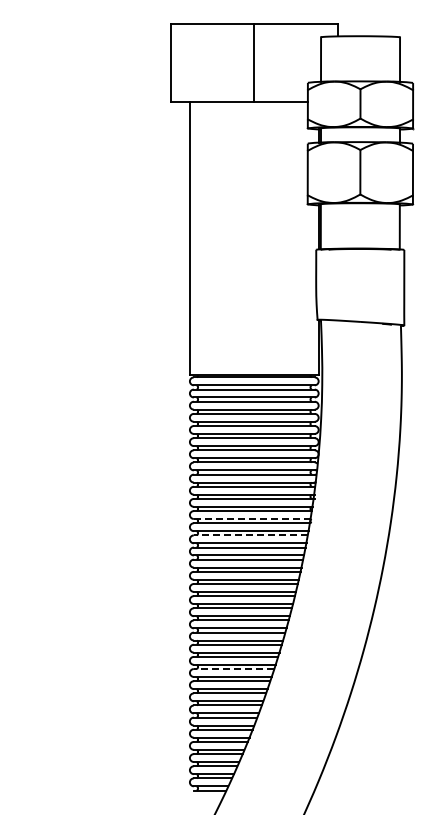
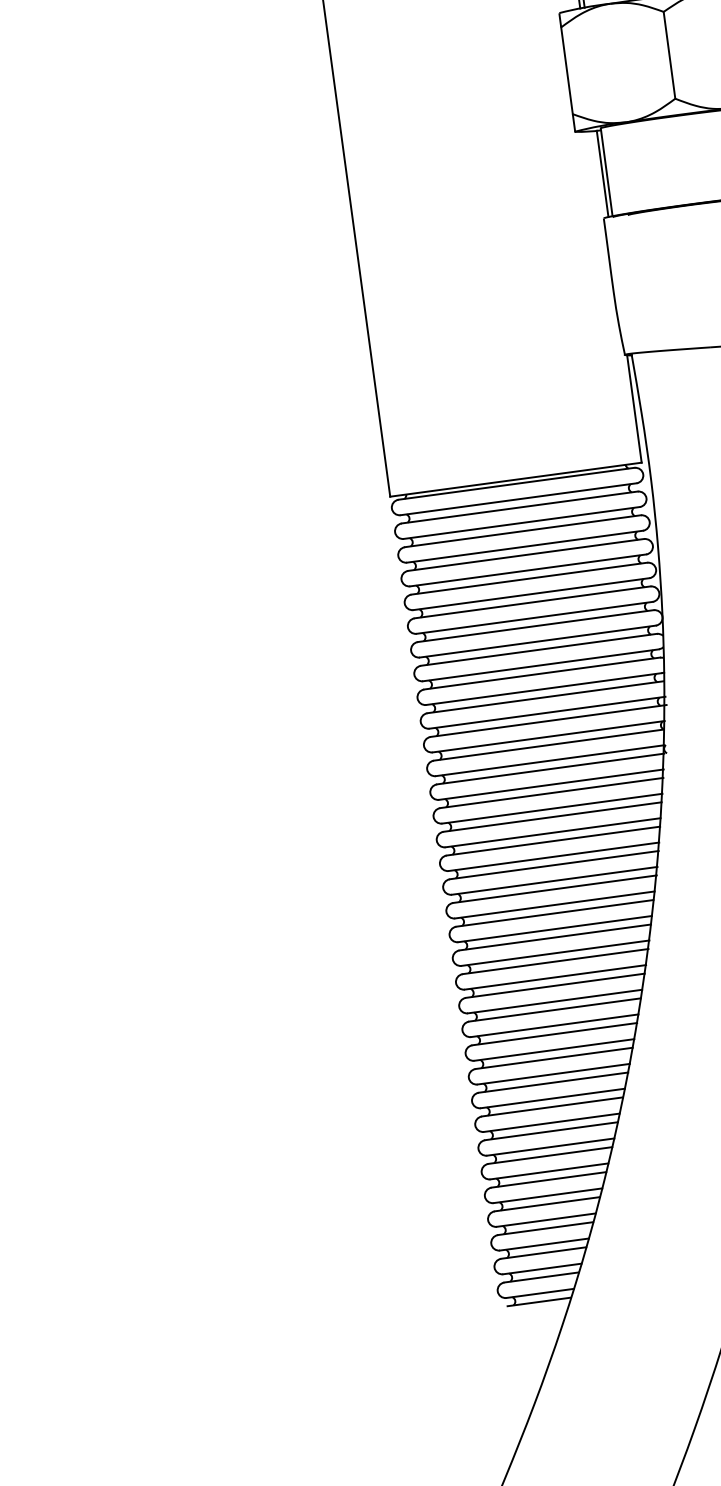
line: (251, 518) -> (548, 759), dashed -> solid
line: (250, 535) -> (550, 793), dashed -> solid
line: (233, 669) -> (553, 1059), dashed -> solid

